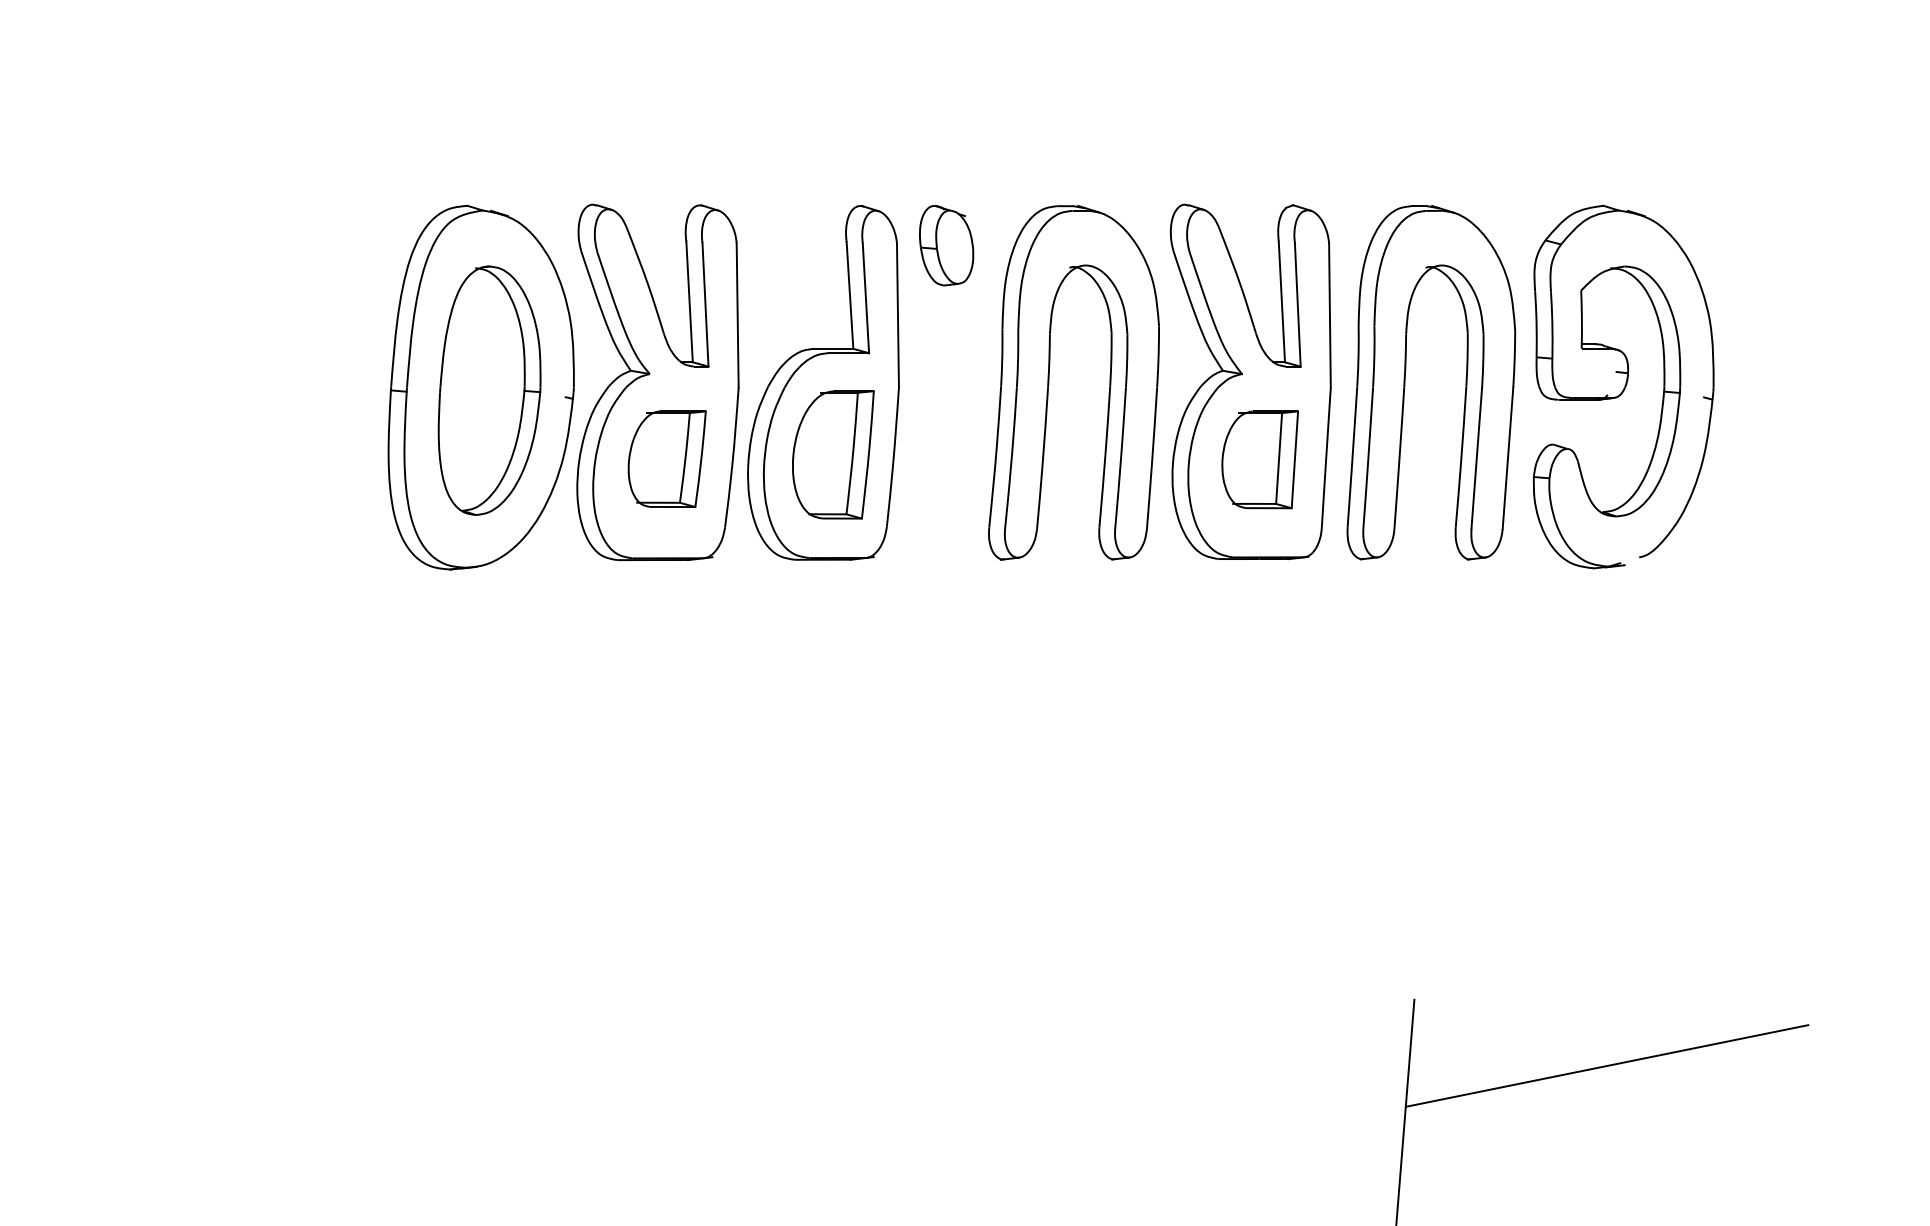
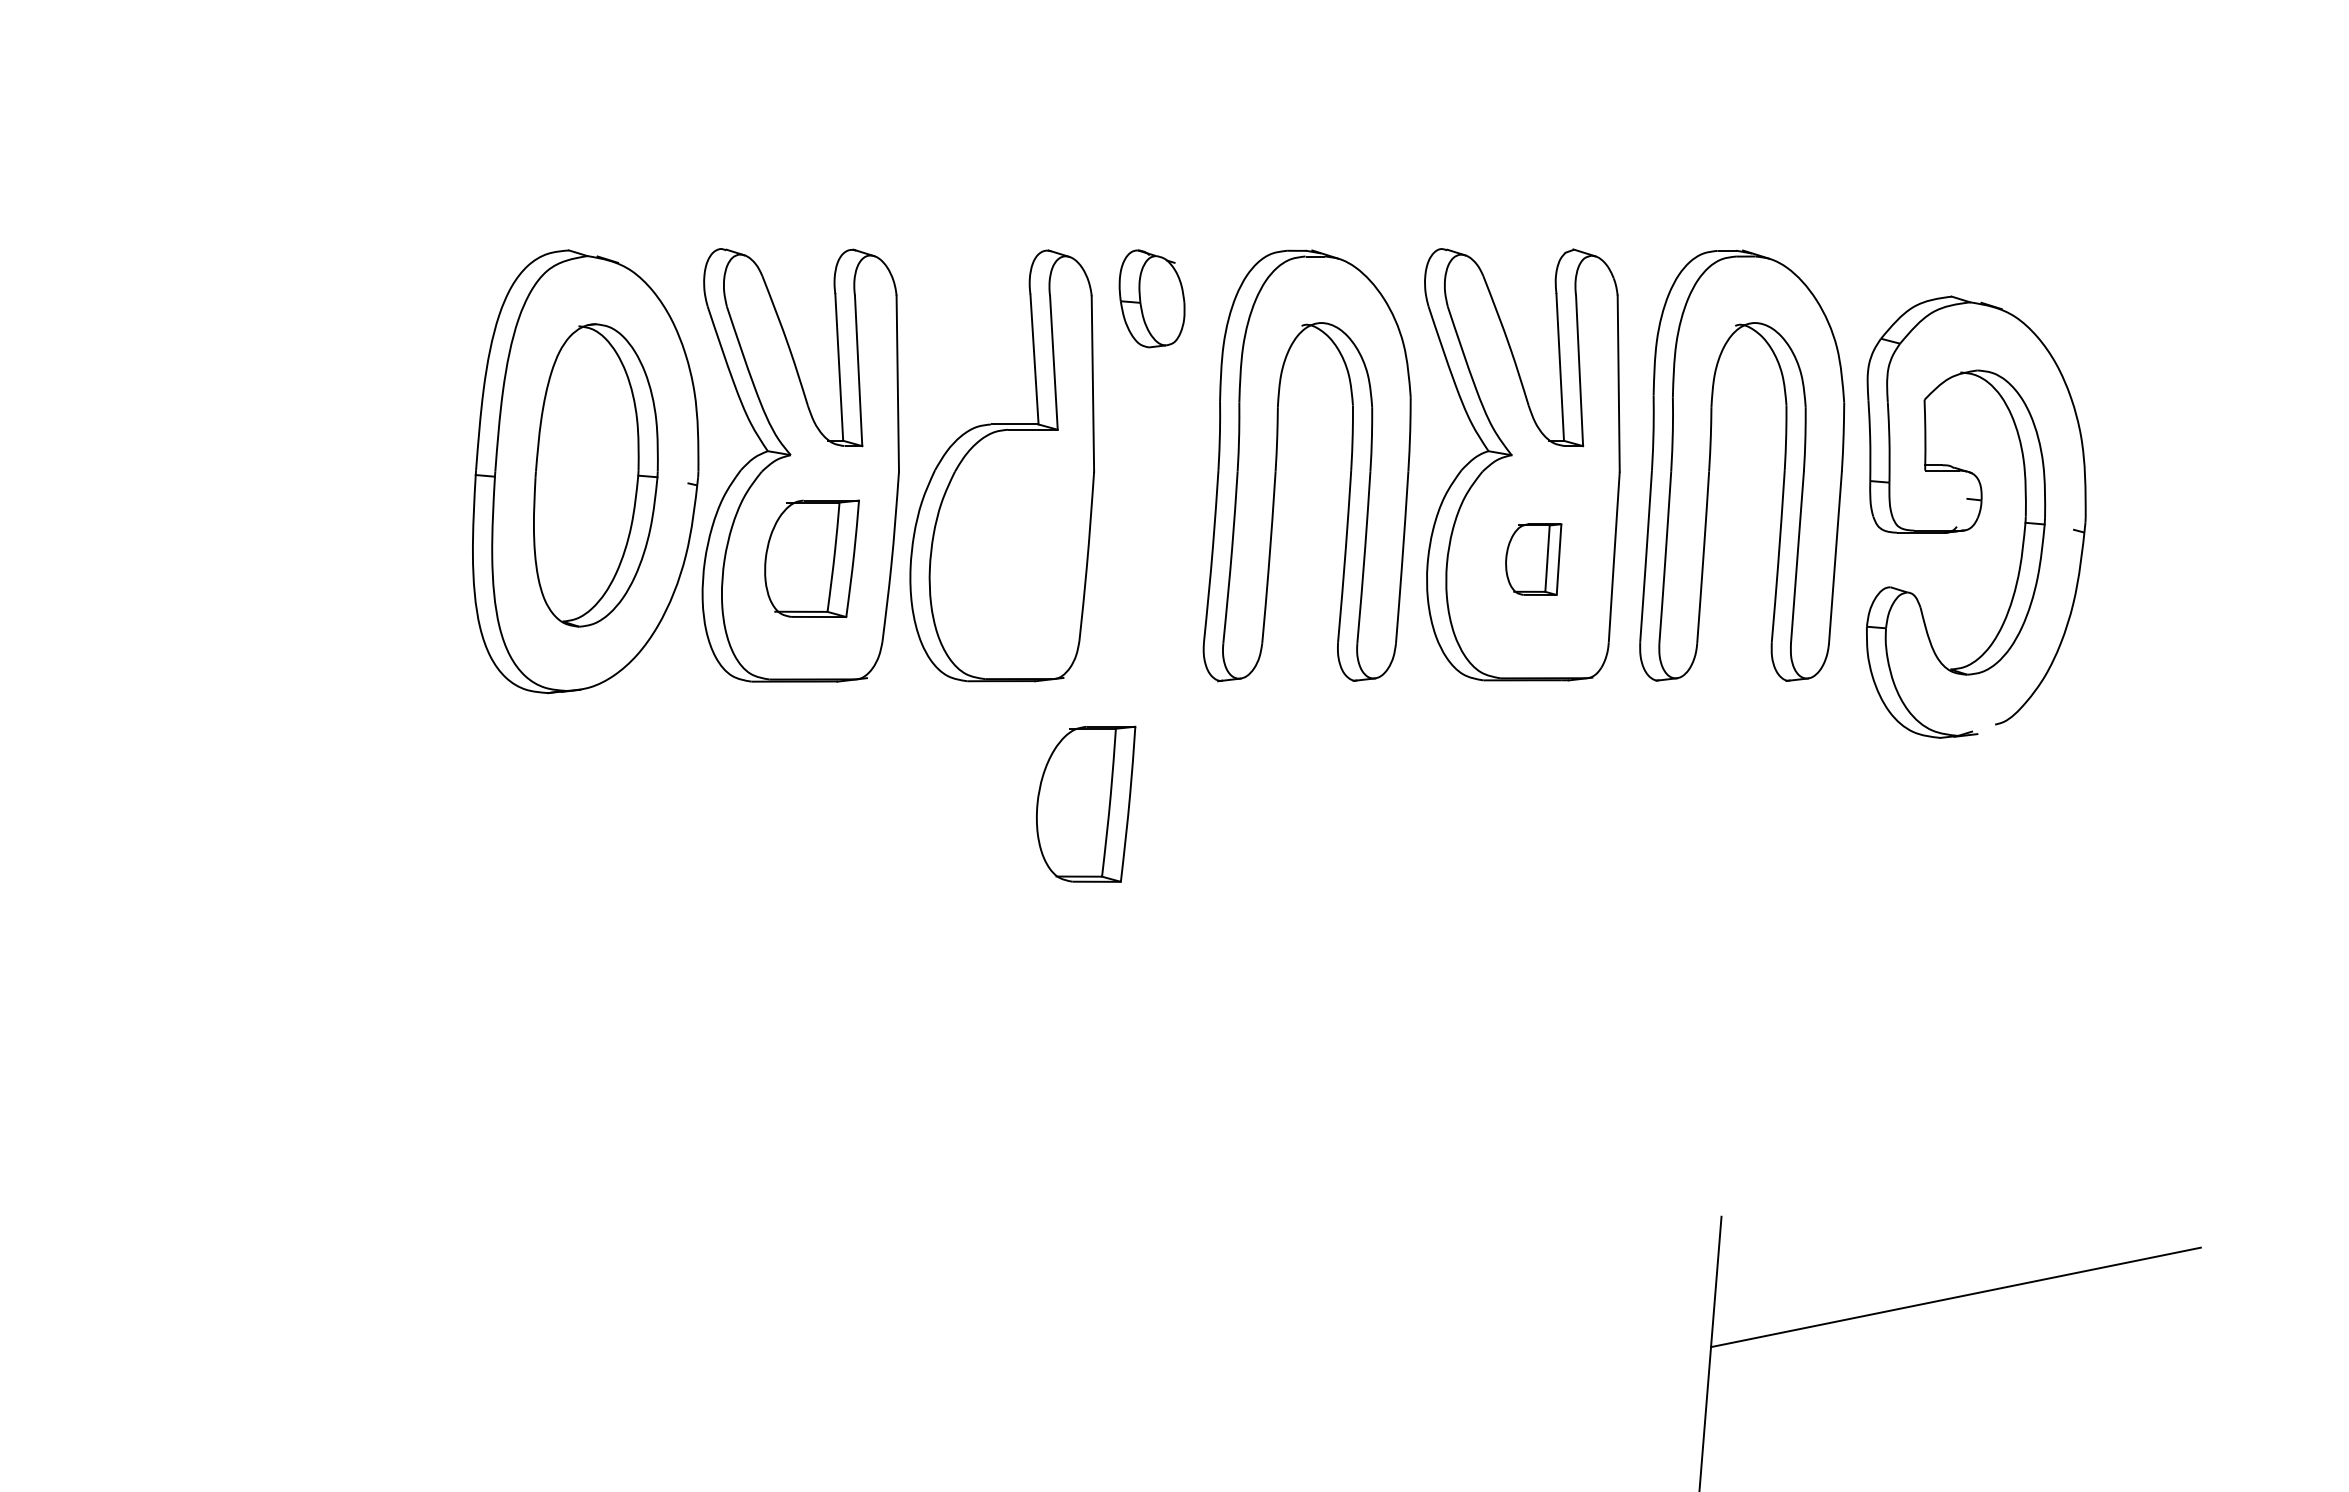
part: (1623, 386) -> (1976, 516), moved
part: (833, 454) -> (1086, 803), moved
part: (1259, 459) -> (1532, 559), size x0.6

